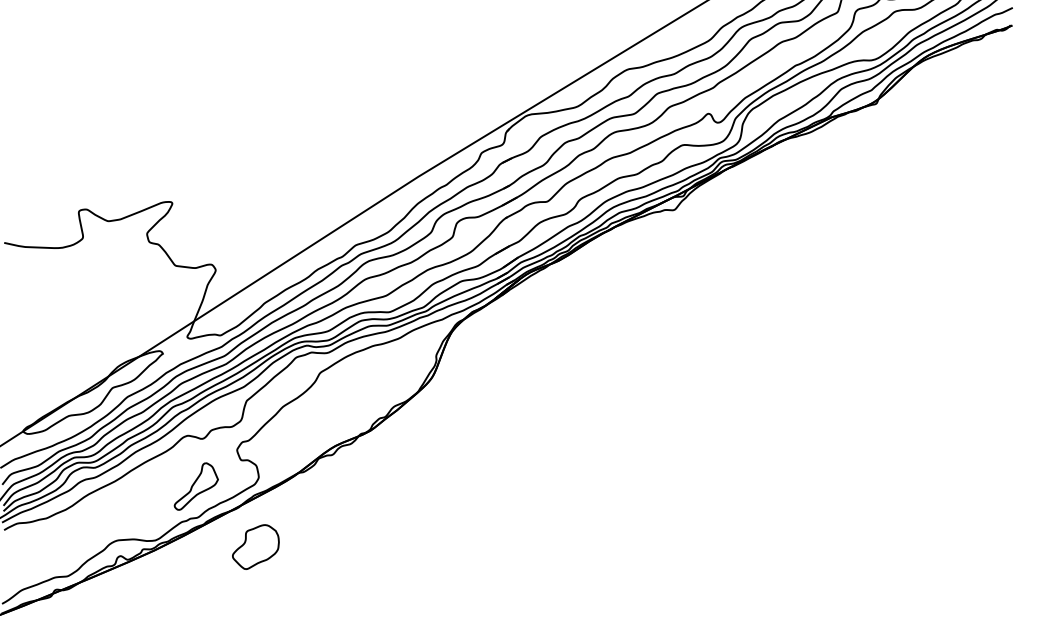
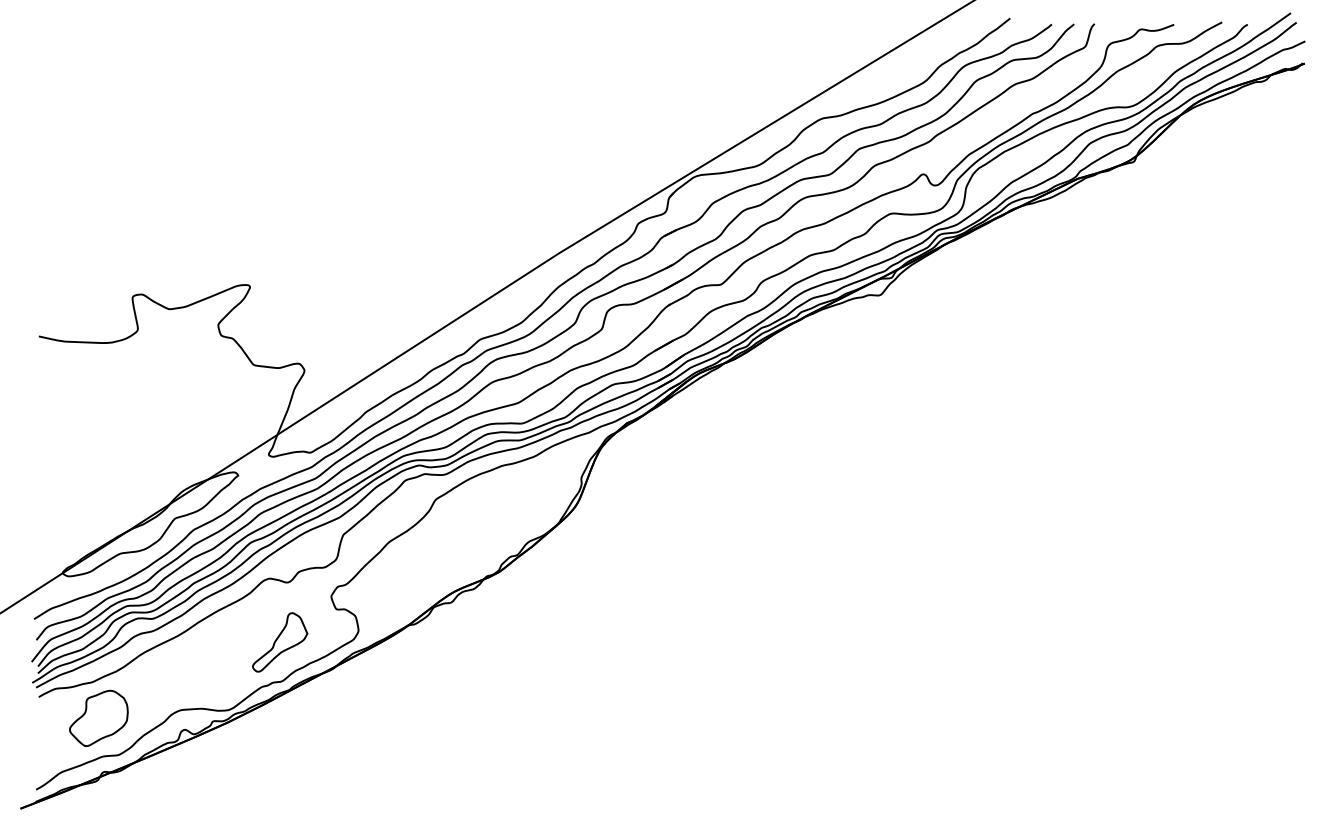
part: (255, 546) -> (98, 717), moved

